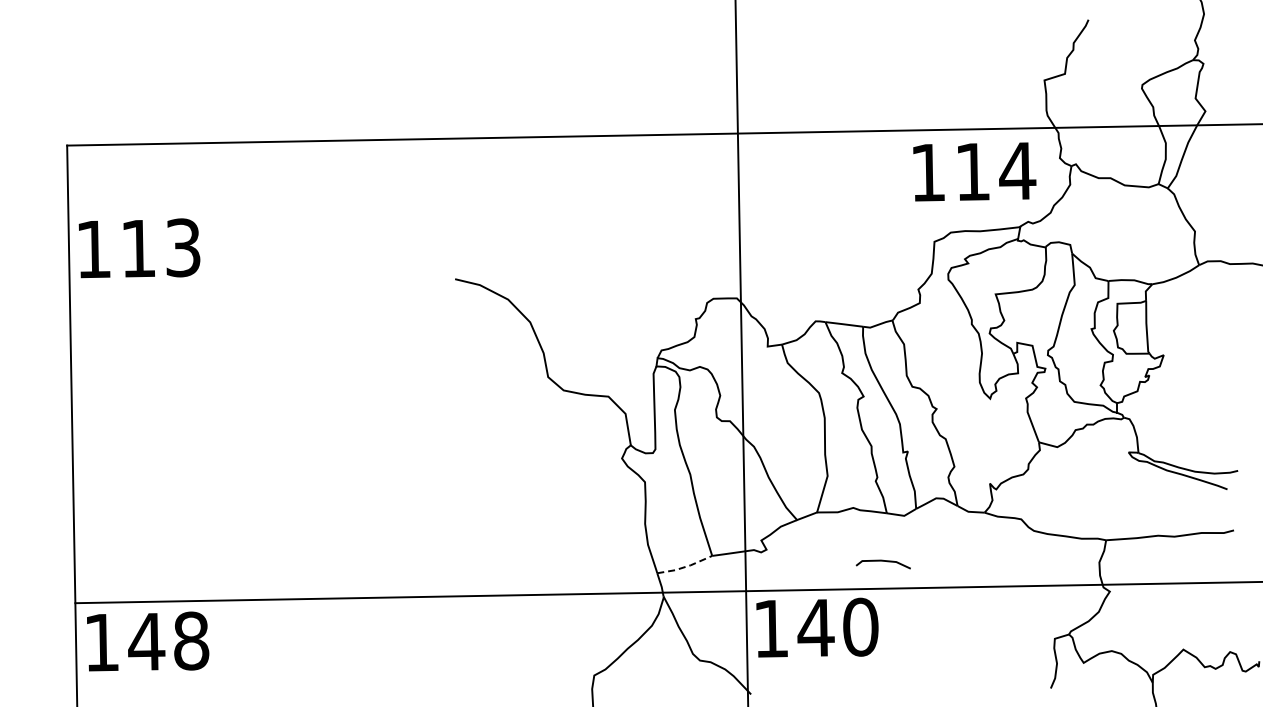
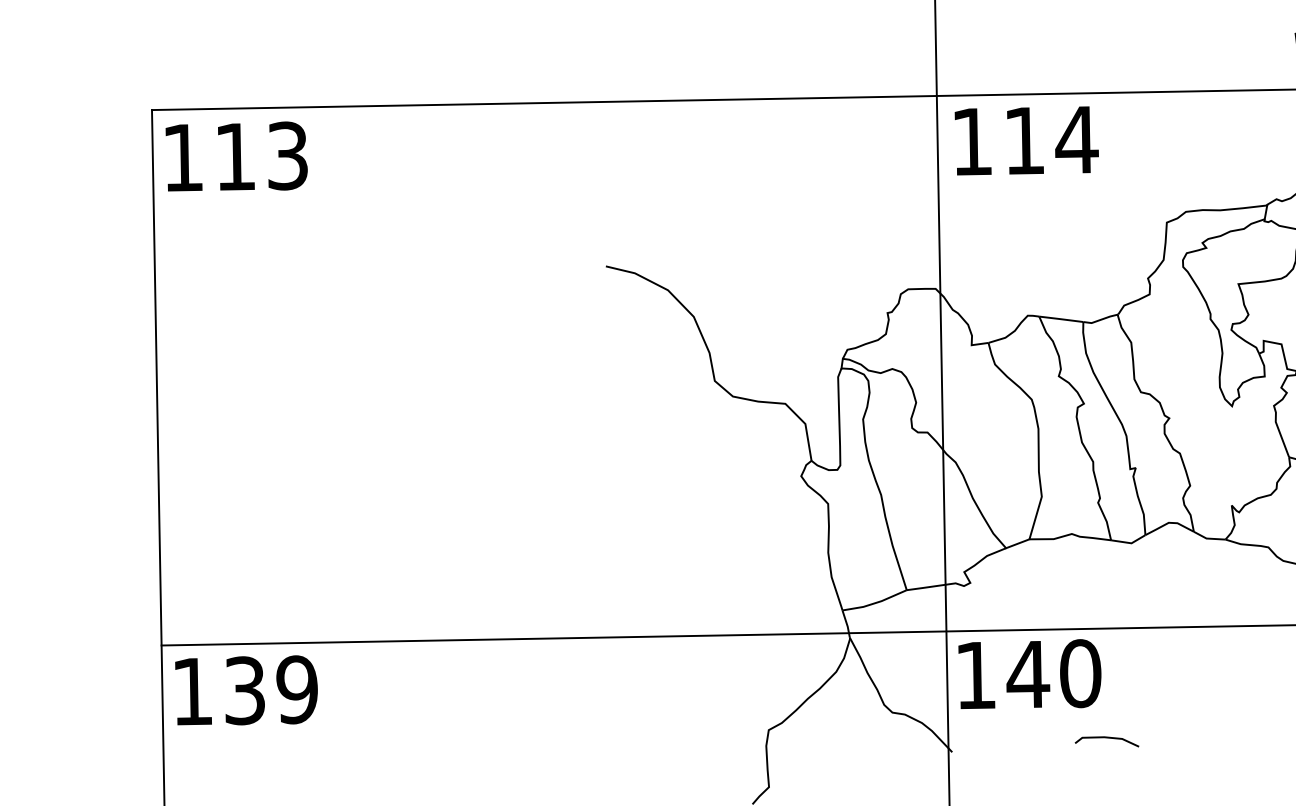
text: (974, 171) -> (1026, 140), moved
text: (139, 248) -> (236, 156), moved
line: (882, 561) -> (1106, 738), moved
line: (685, 567) -> (875, 603), dashed -> solid
text: (168, 641) -> (270, 690), 148 -> 139

